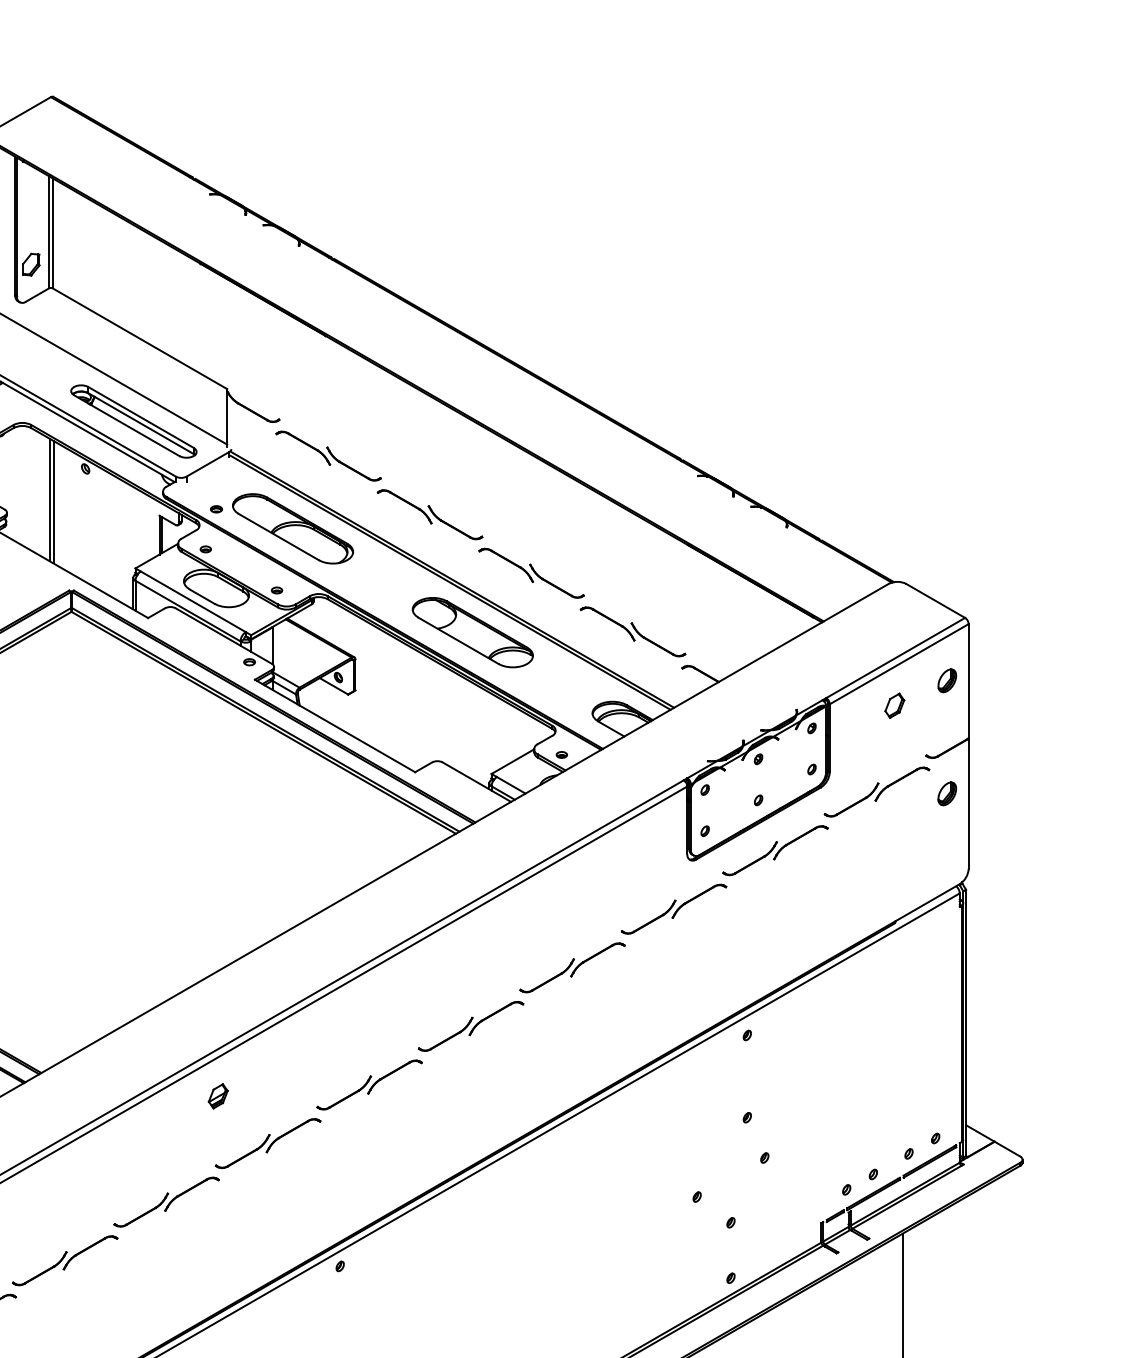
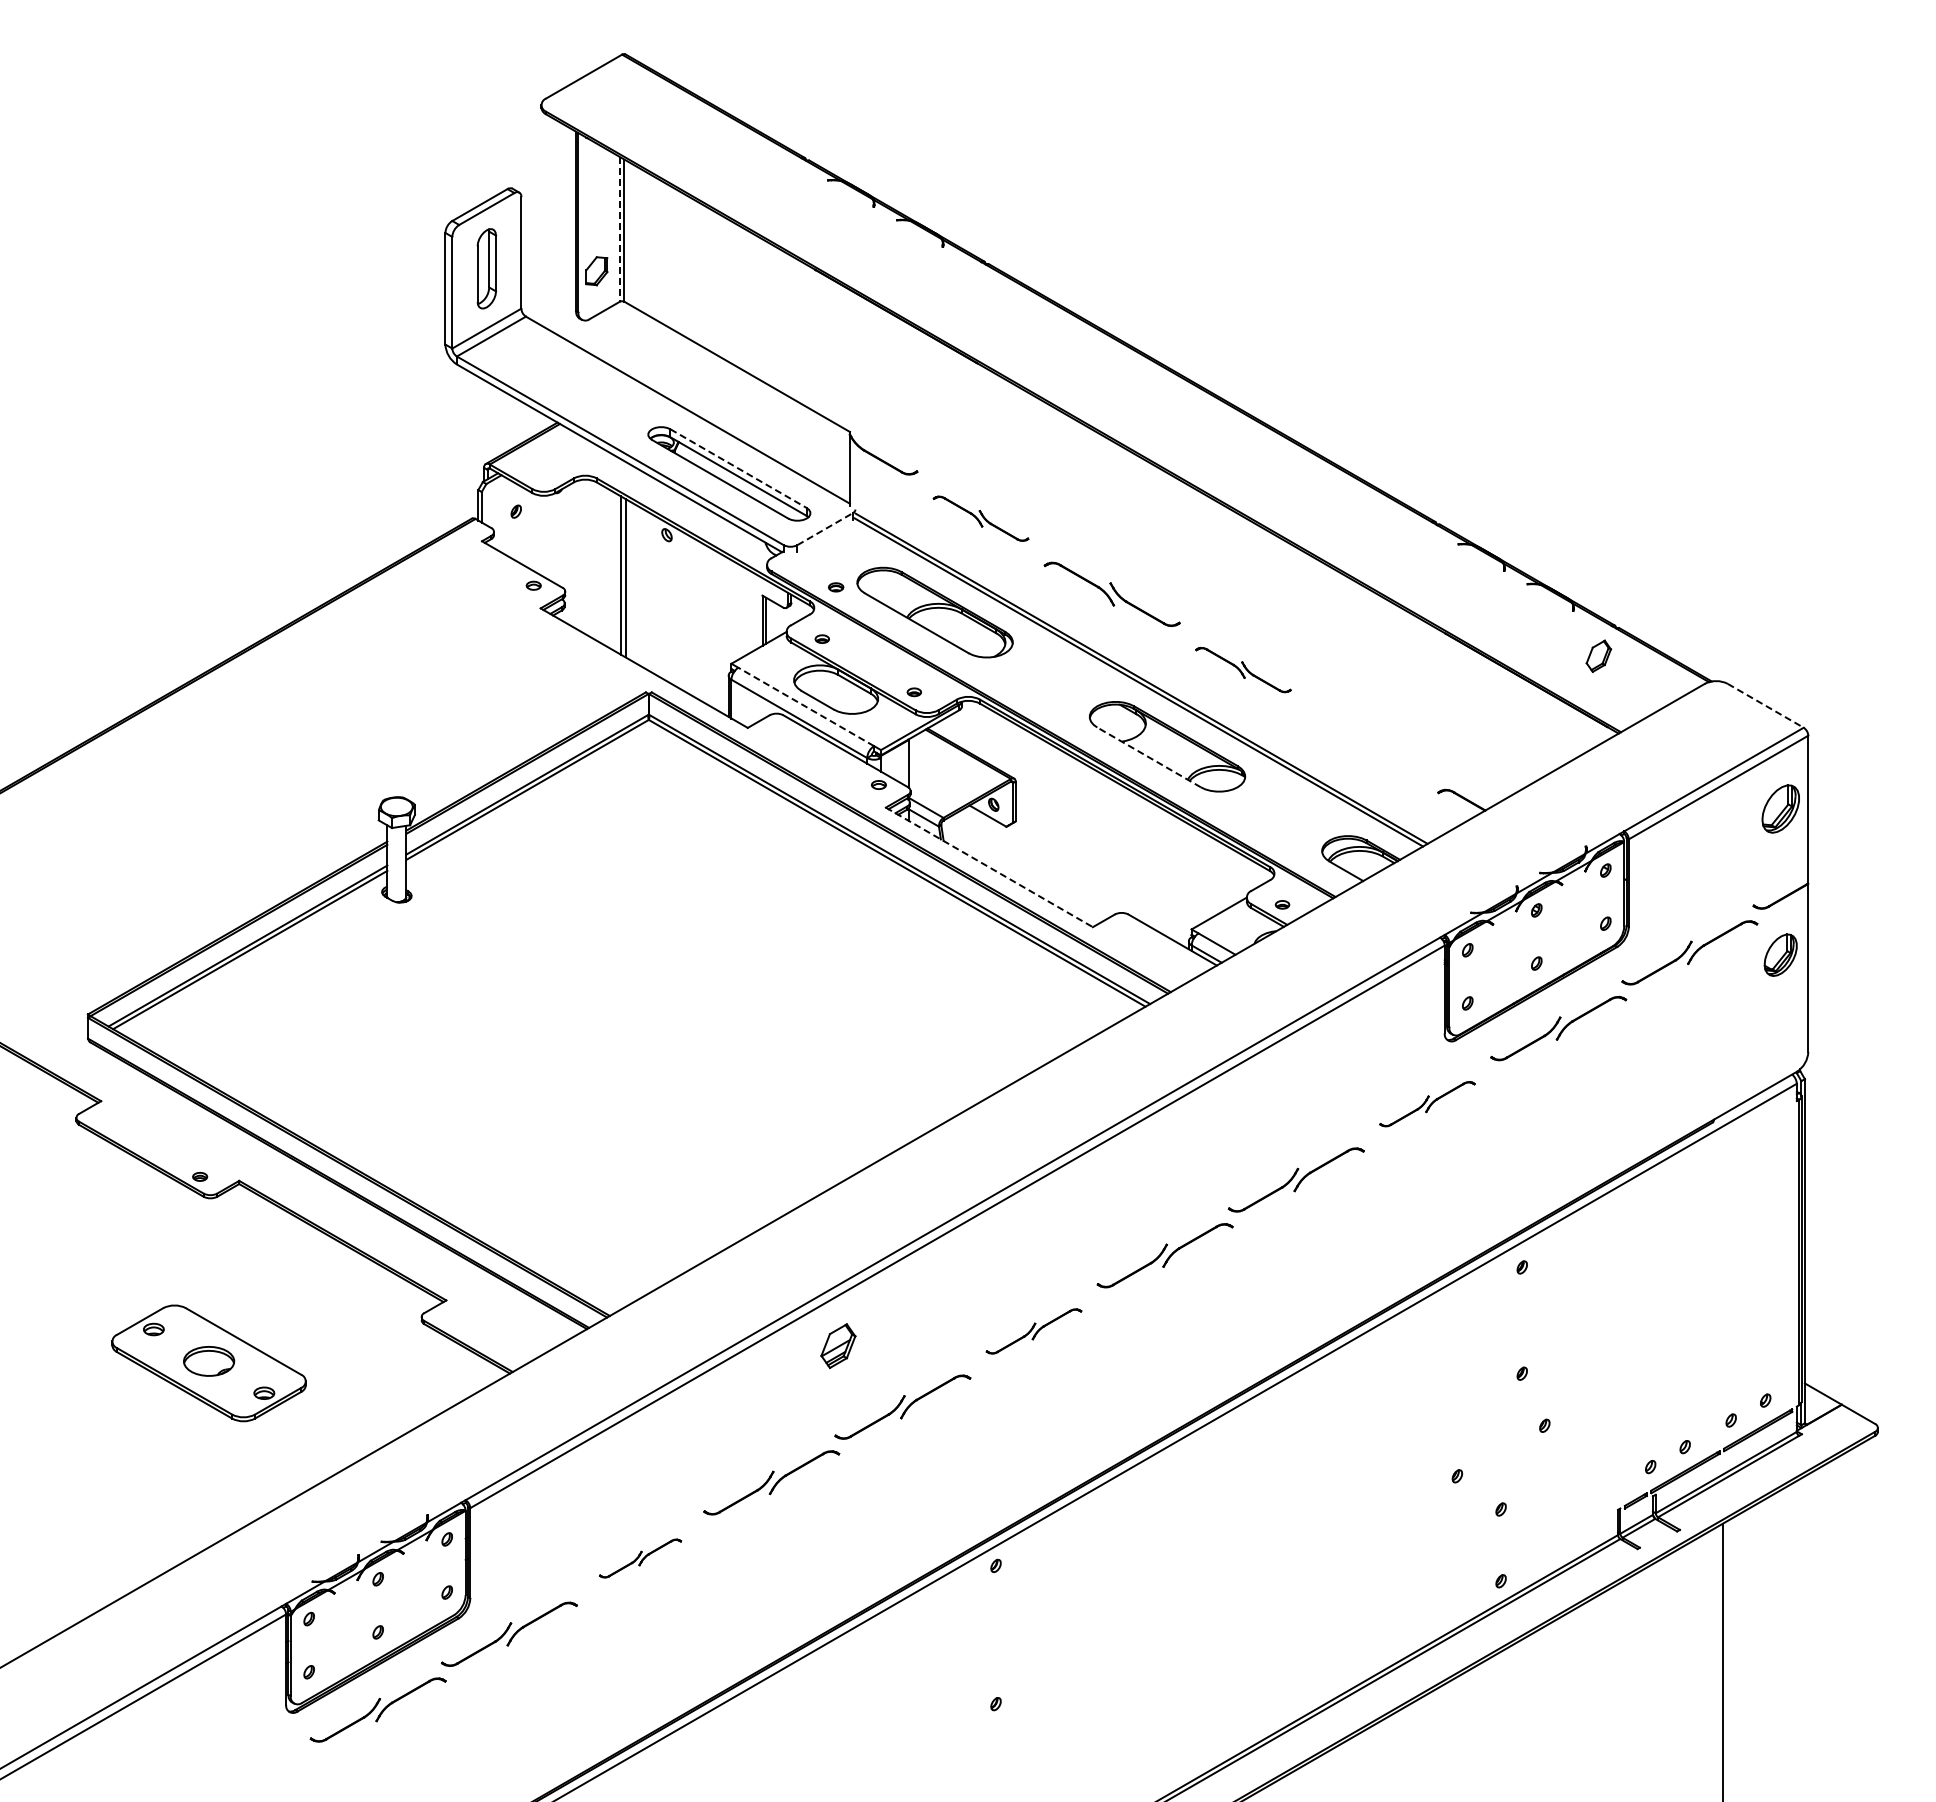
line: (48, 232) -> (619, 229), solid -> dashed
line: (140, 417) -> (738, 468), solid -> dashed
part: (328, 456) -> (980, 518), size x0.7
line: (208, 464) -> (825, 529), solid -> dashed
part: (531, 572) -> (1243, 669), size x0.7
line: (935, 600) -> (1765, 705), solid -> dashed
line: (192, 601) -> (805, 706), solid -> dashed
part: (633, 631) -> (1374, 745), removed
line: (458, 640) -> (1149, 757), solid -> dashed
part: (947, 680) -> (1780, 808), size x1.6
part: (894, 705) -> (1598, 655), moved
line: (335, 726) -> (989, 867), solid -> dashed
part: (947, 793) -> (1780, 954), size x1.4
part: (674, 908) -> (1427, 1103), size x0.7
part: (369, 1085) -> (1033, 1331), size x0.7
part: (218, 1095) -> (838, 1345), size x1.4
part: (65, 1260) -> (640, 1558), size x0.6

